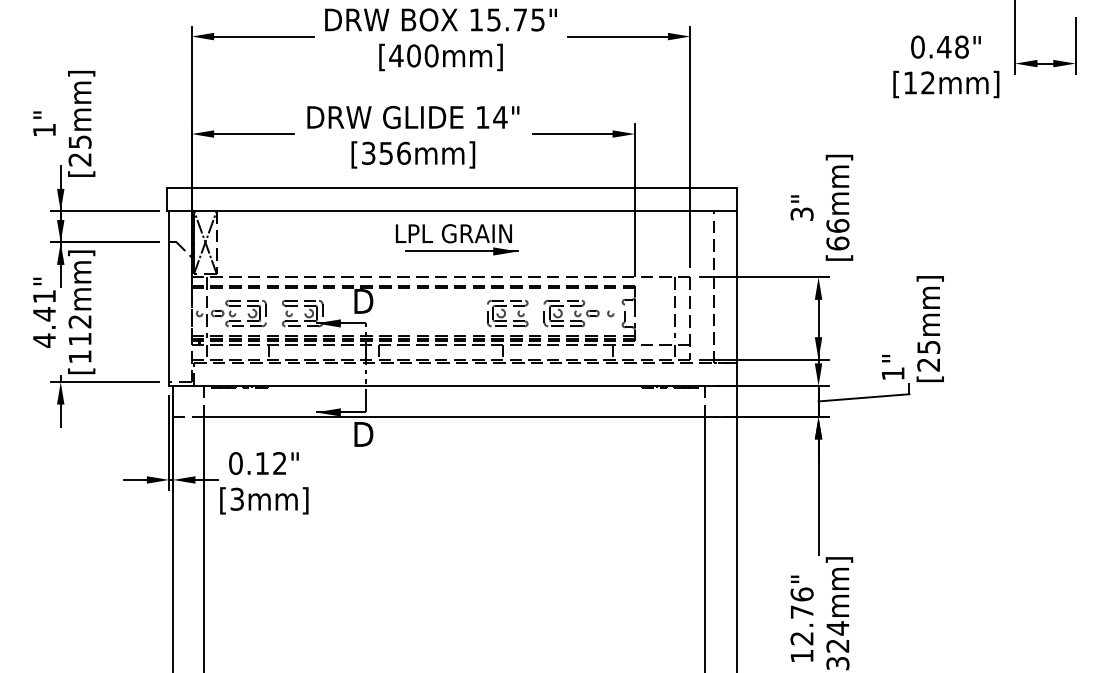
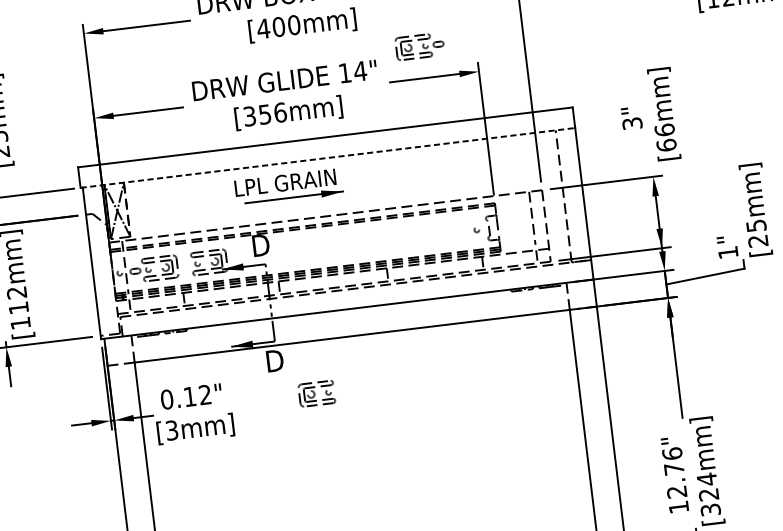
line: (451, 211) -> (327, 158), solid -> dashed
part: (456, 239) -> (288, 187), moved
part: (507, 313) -> (316, 393), moved
part: (571, 313) -> (419, 46), moved

